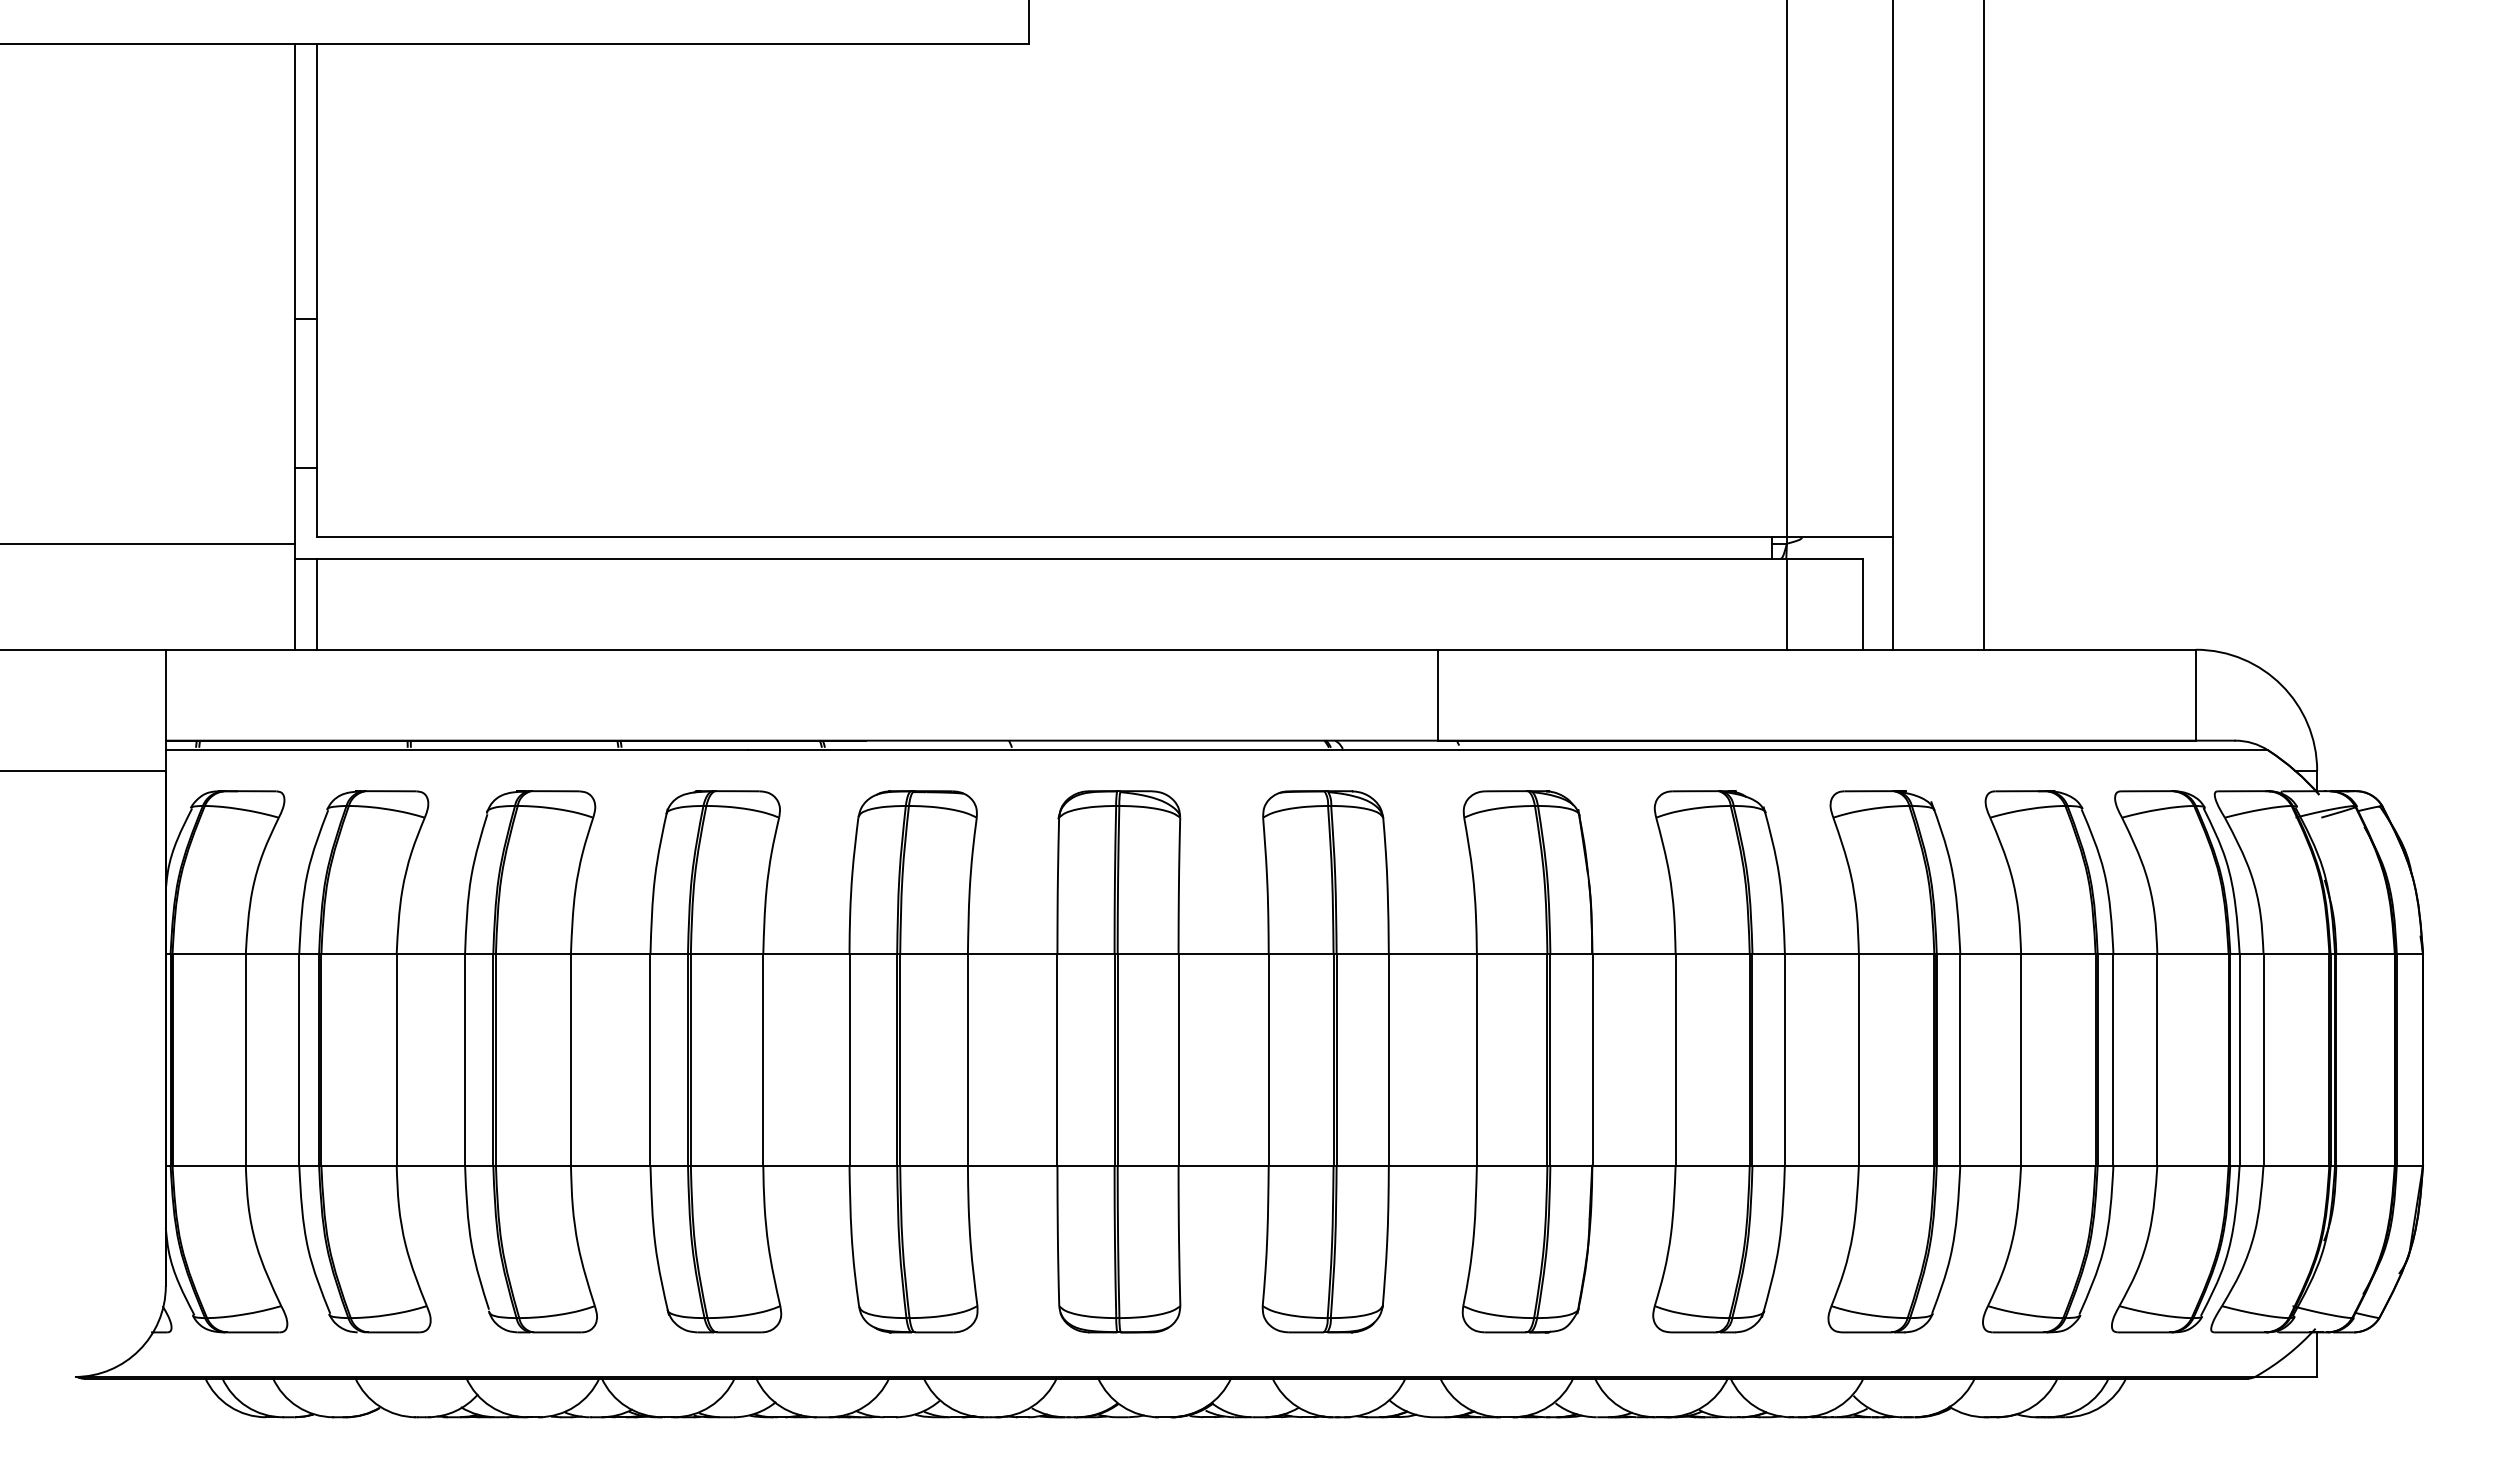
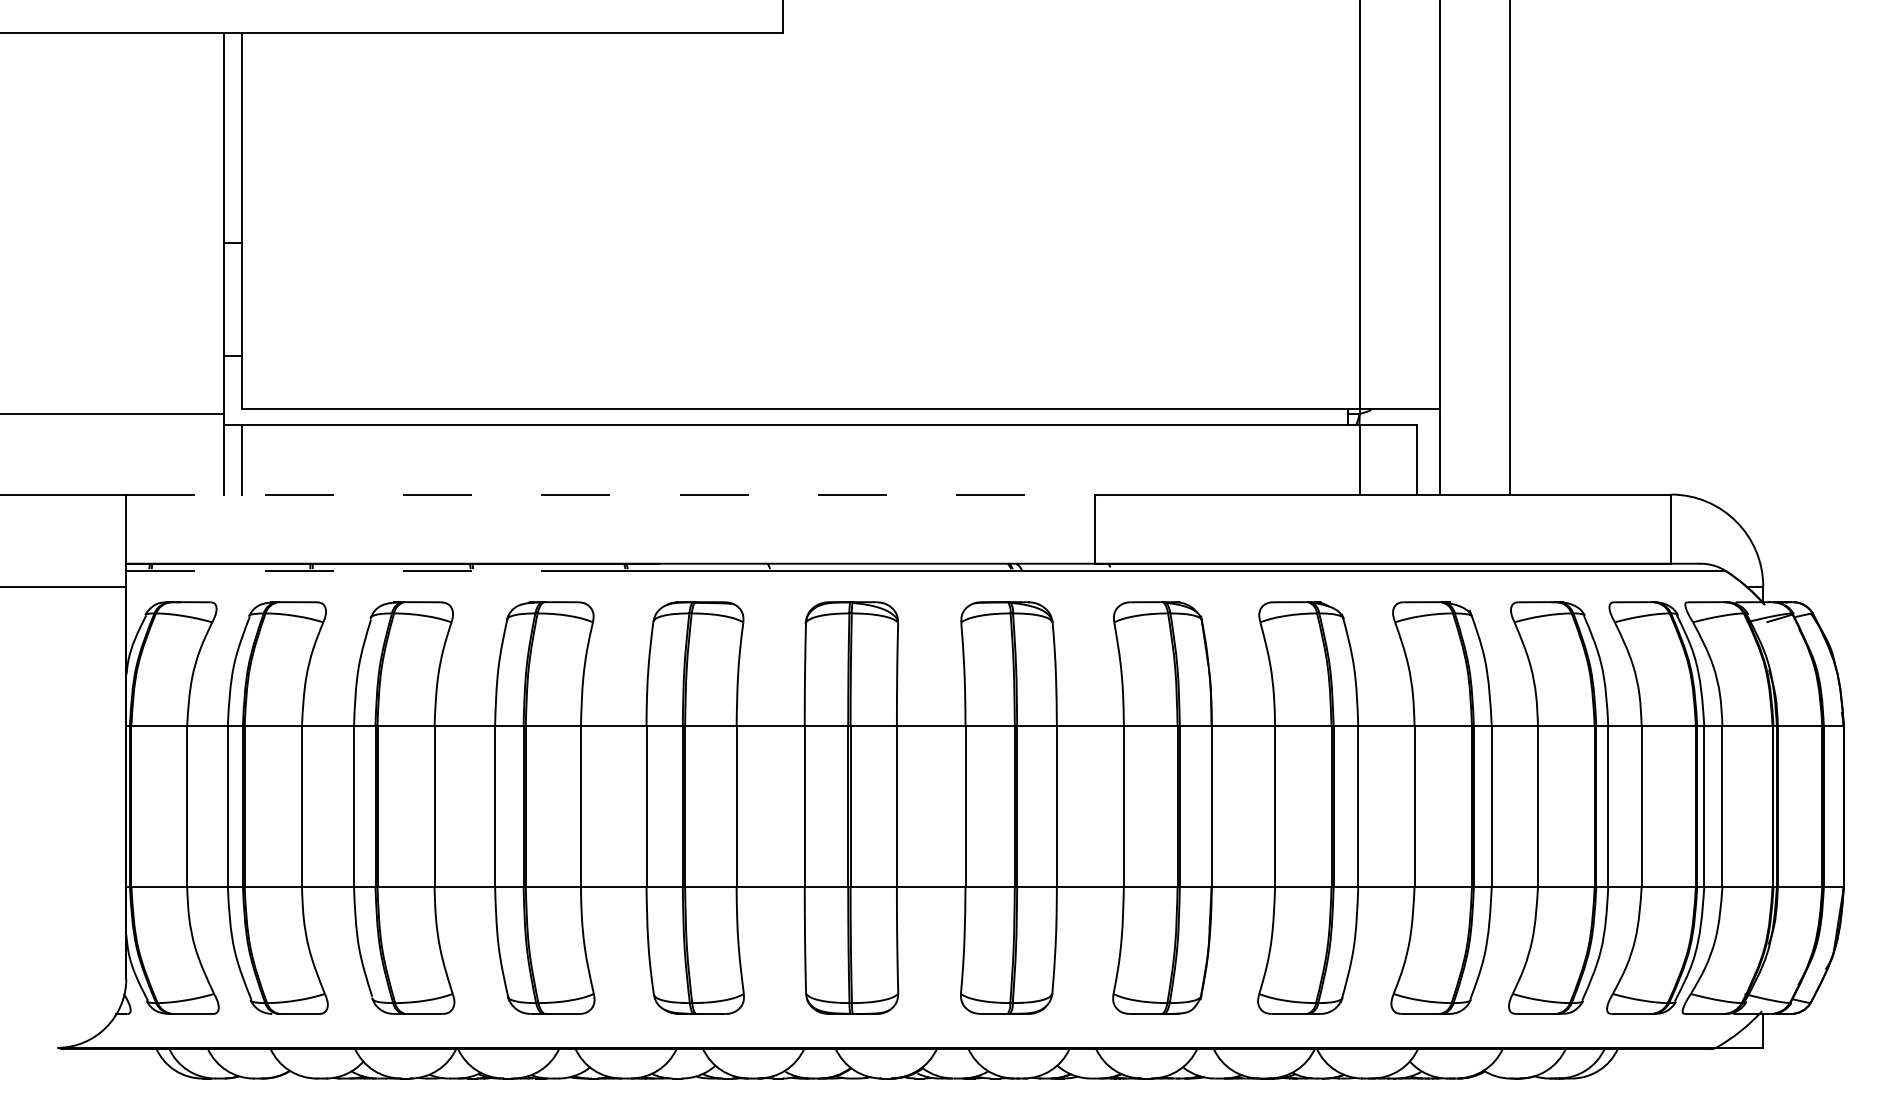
line: (802, 649) -> (610, 494), solid -> dashed
line: (457, 750) -> (348, 571), solid -> dashed

